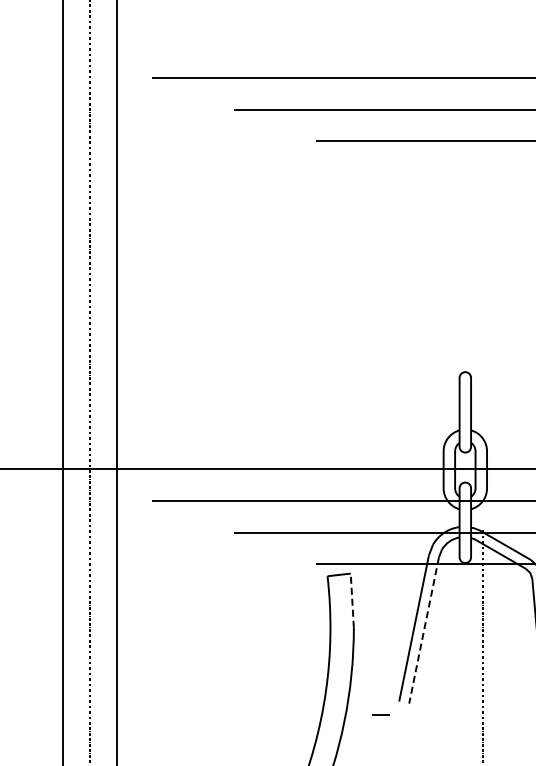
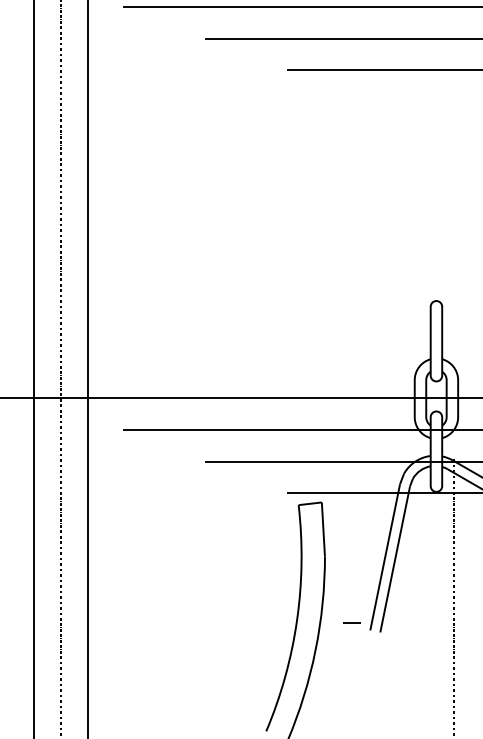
line: (352, 600) -> (323, 529), dashed -> solid
line: (424, 630) -> (395, 559), dashed -> solid
line: (380, 714) -> (351, 622), moved

